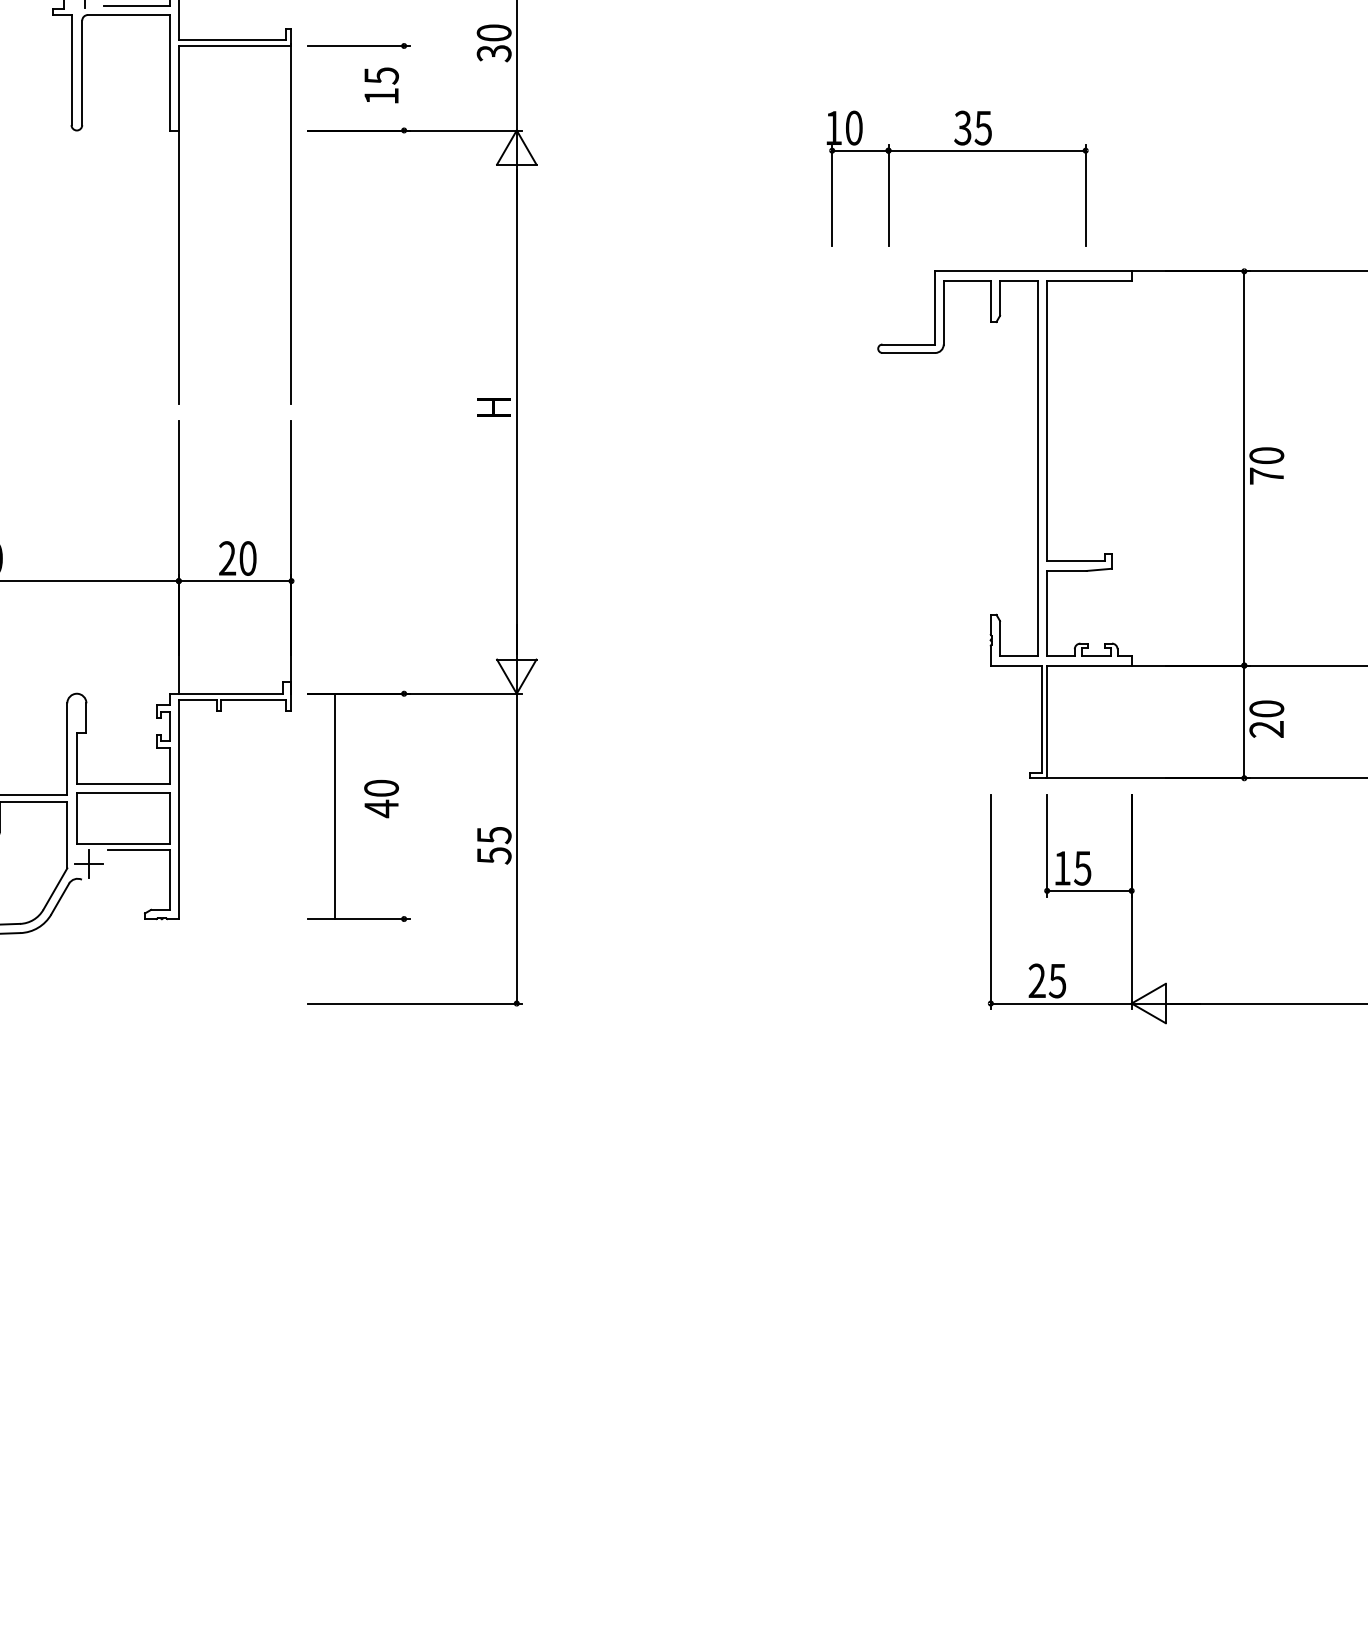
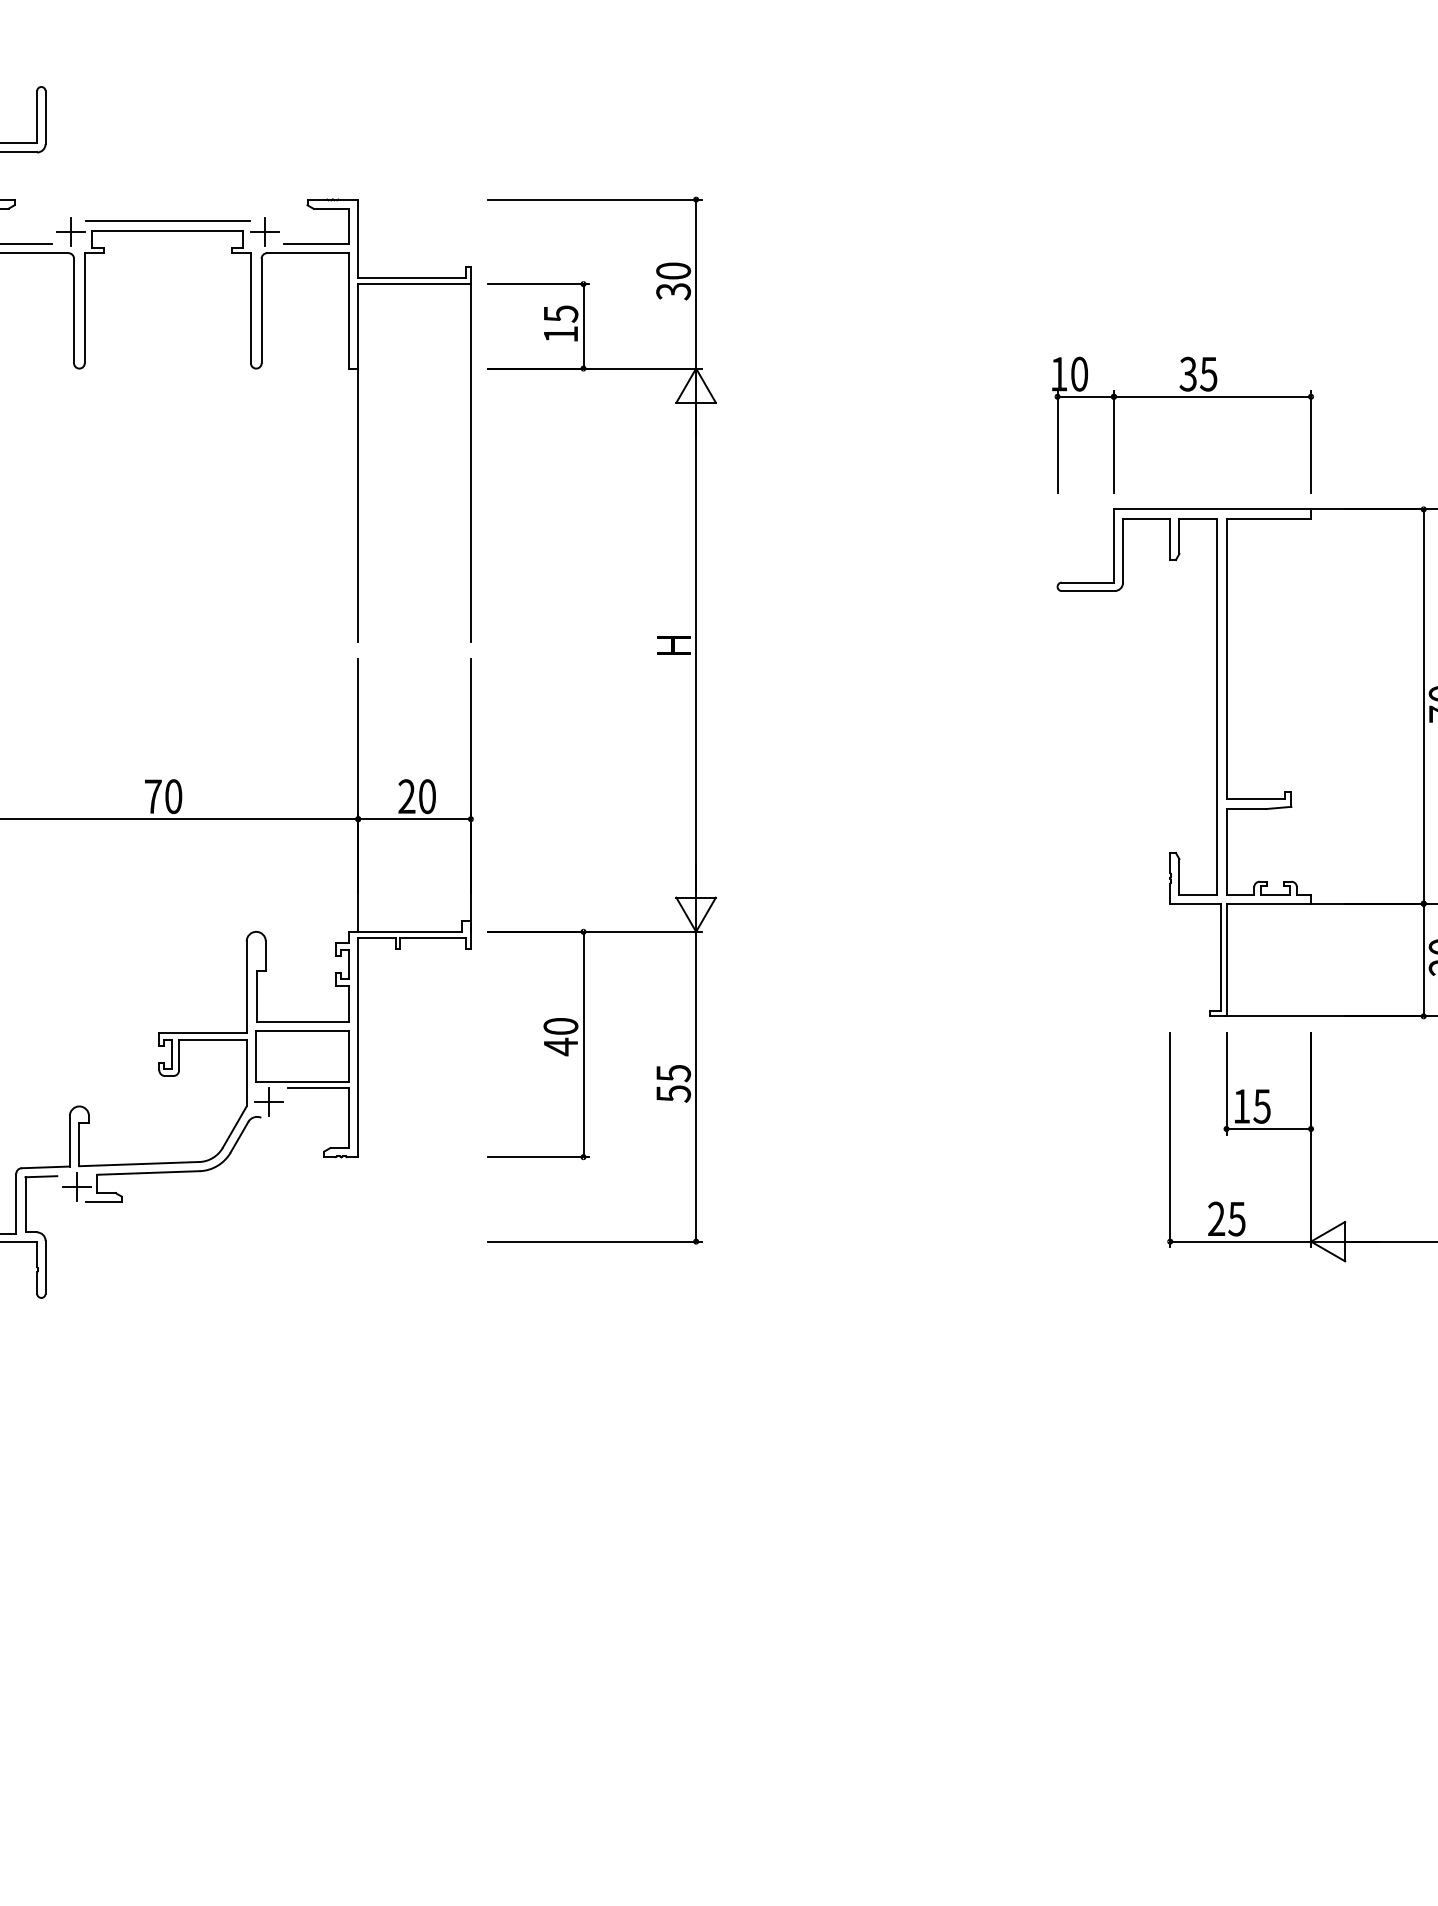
line: (404, 88) -> (583, 326), added
part: (957, 151) -> (1182, 397), moved
line: (335, 806) -> (583, 1044), moved

